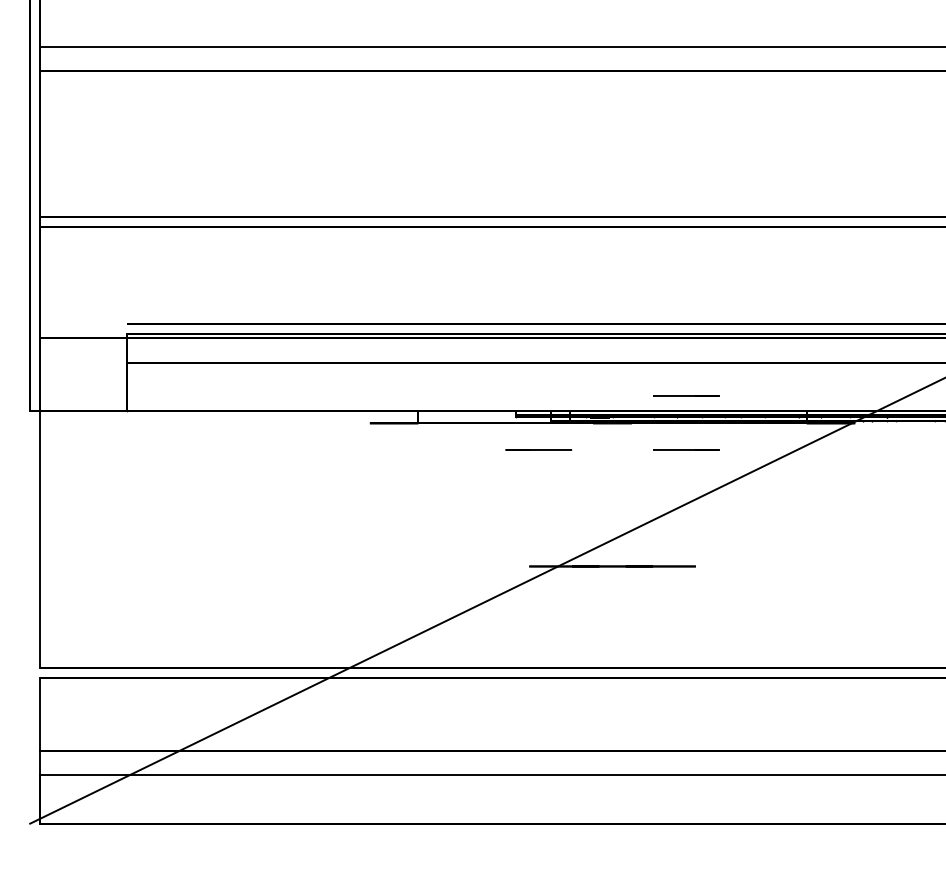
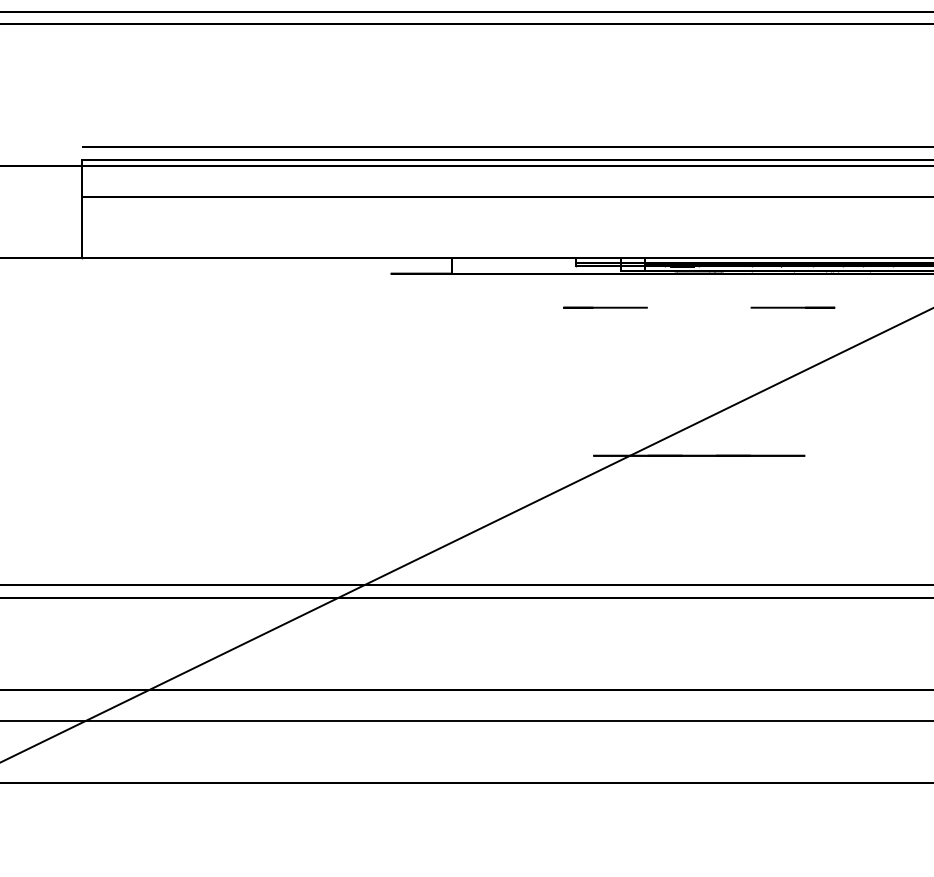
line: (686, 395) -> (793, 238), removed

